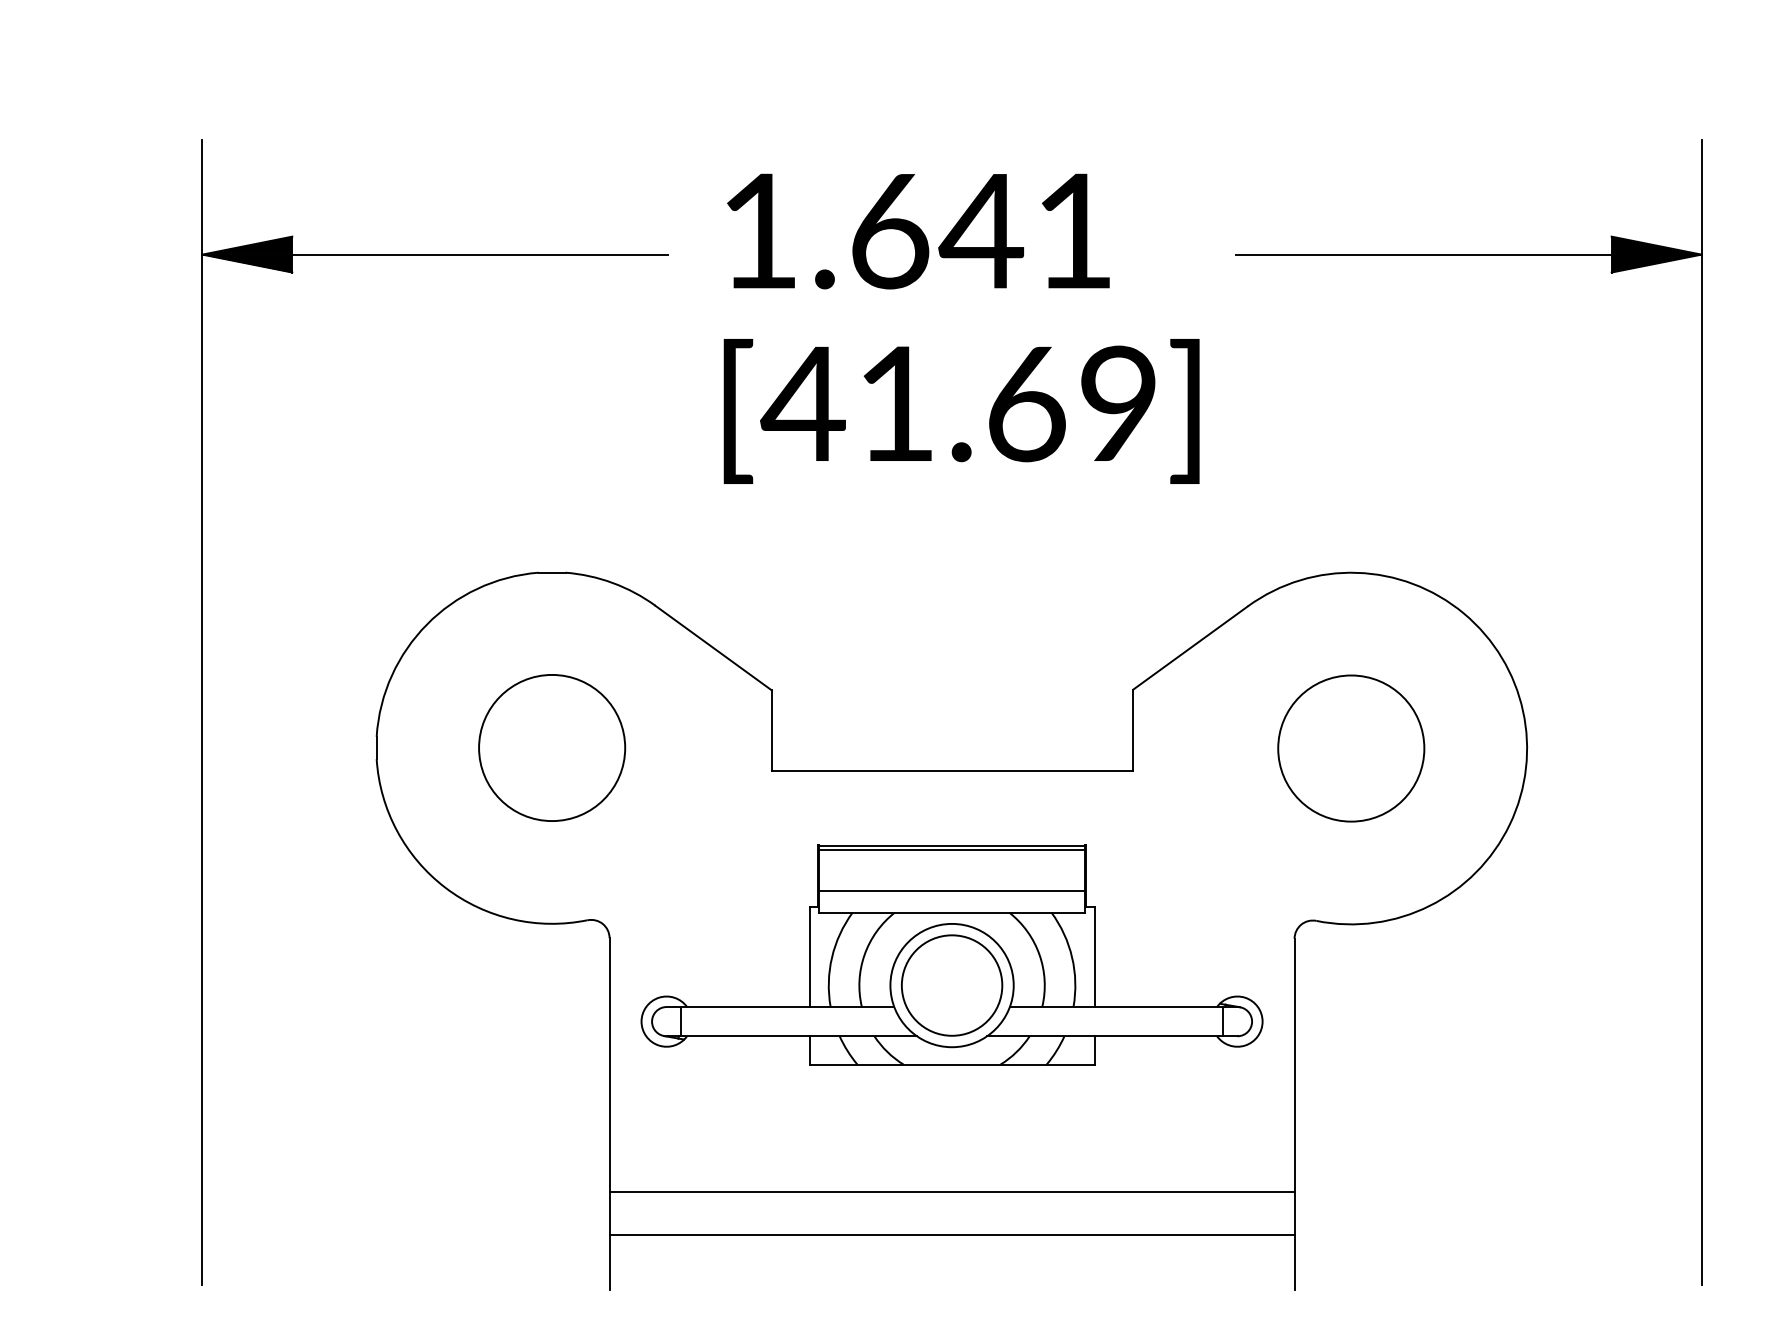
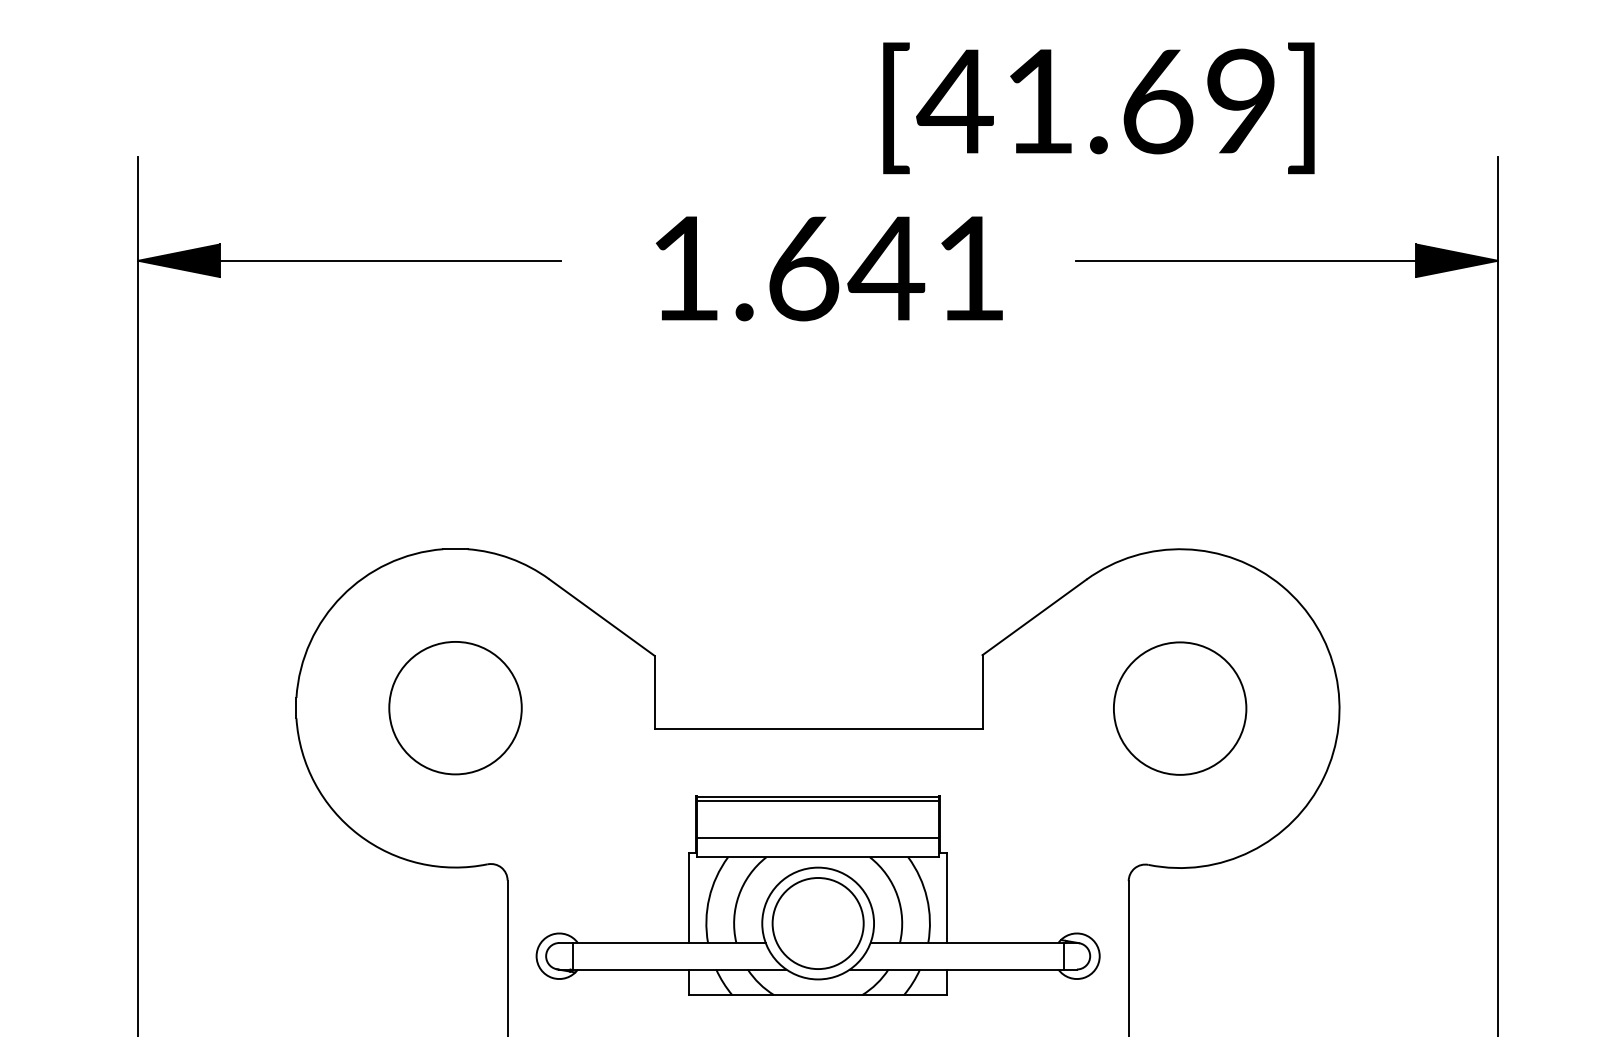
text: (918, 231) -> (829, 268), moved
text: (961, 411) -> (1098, 108), moved

